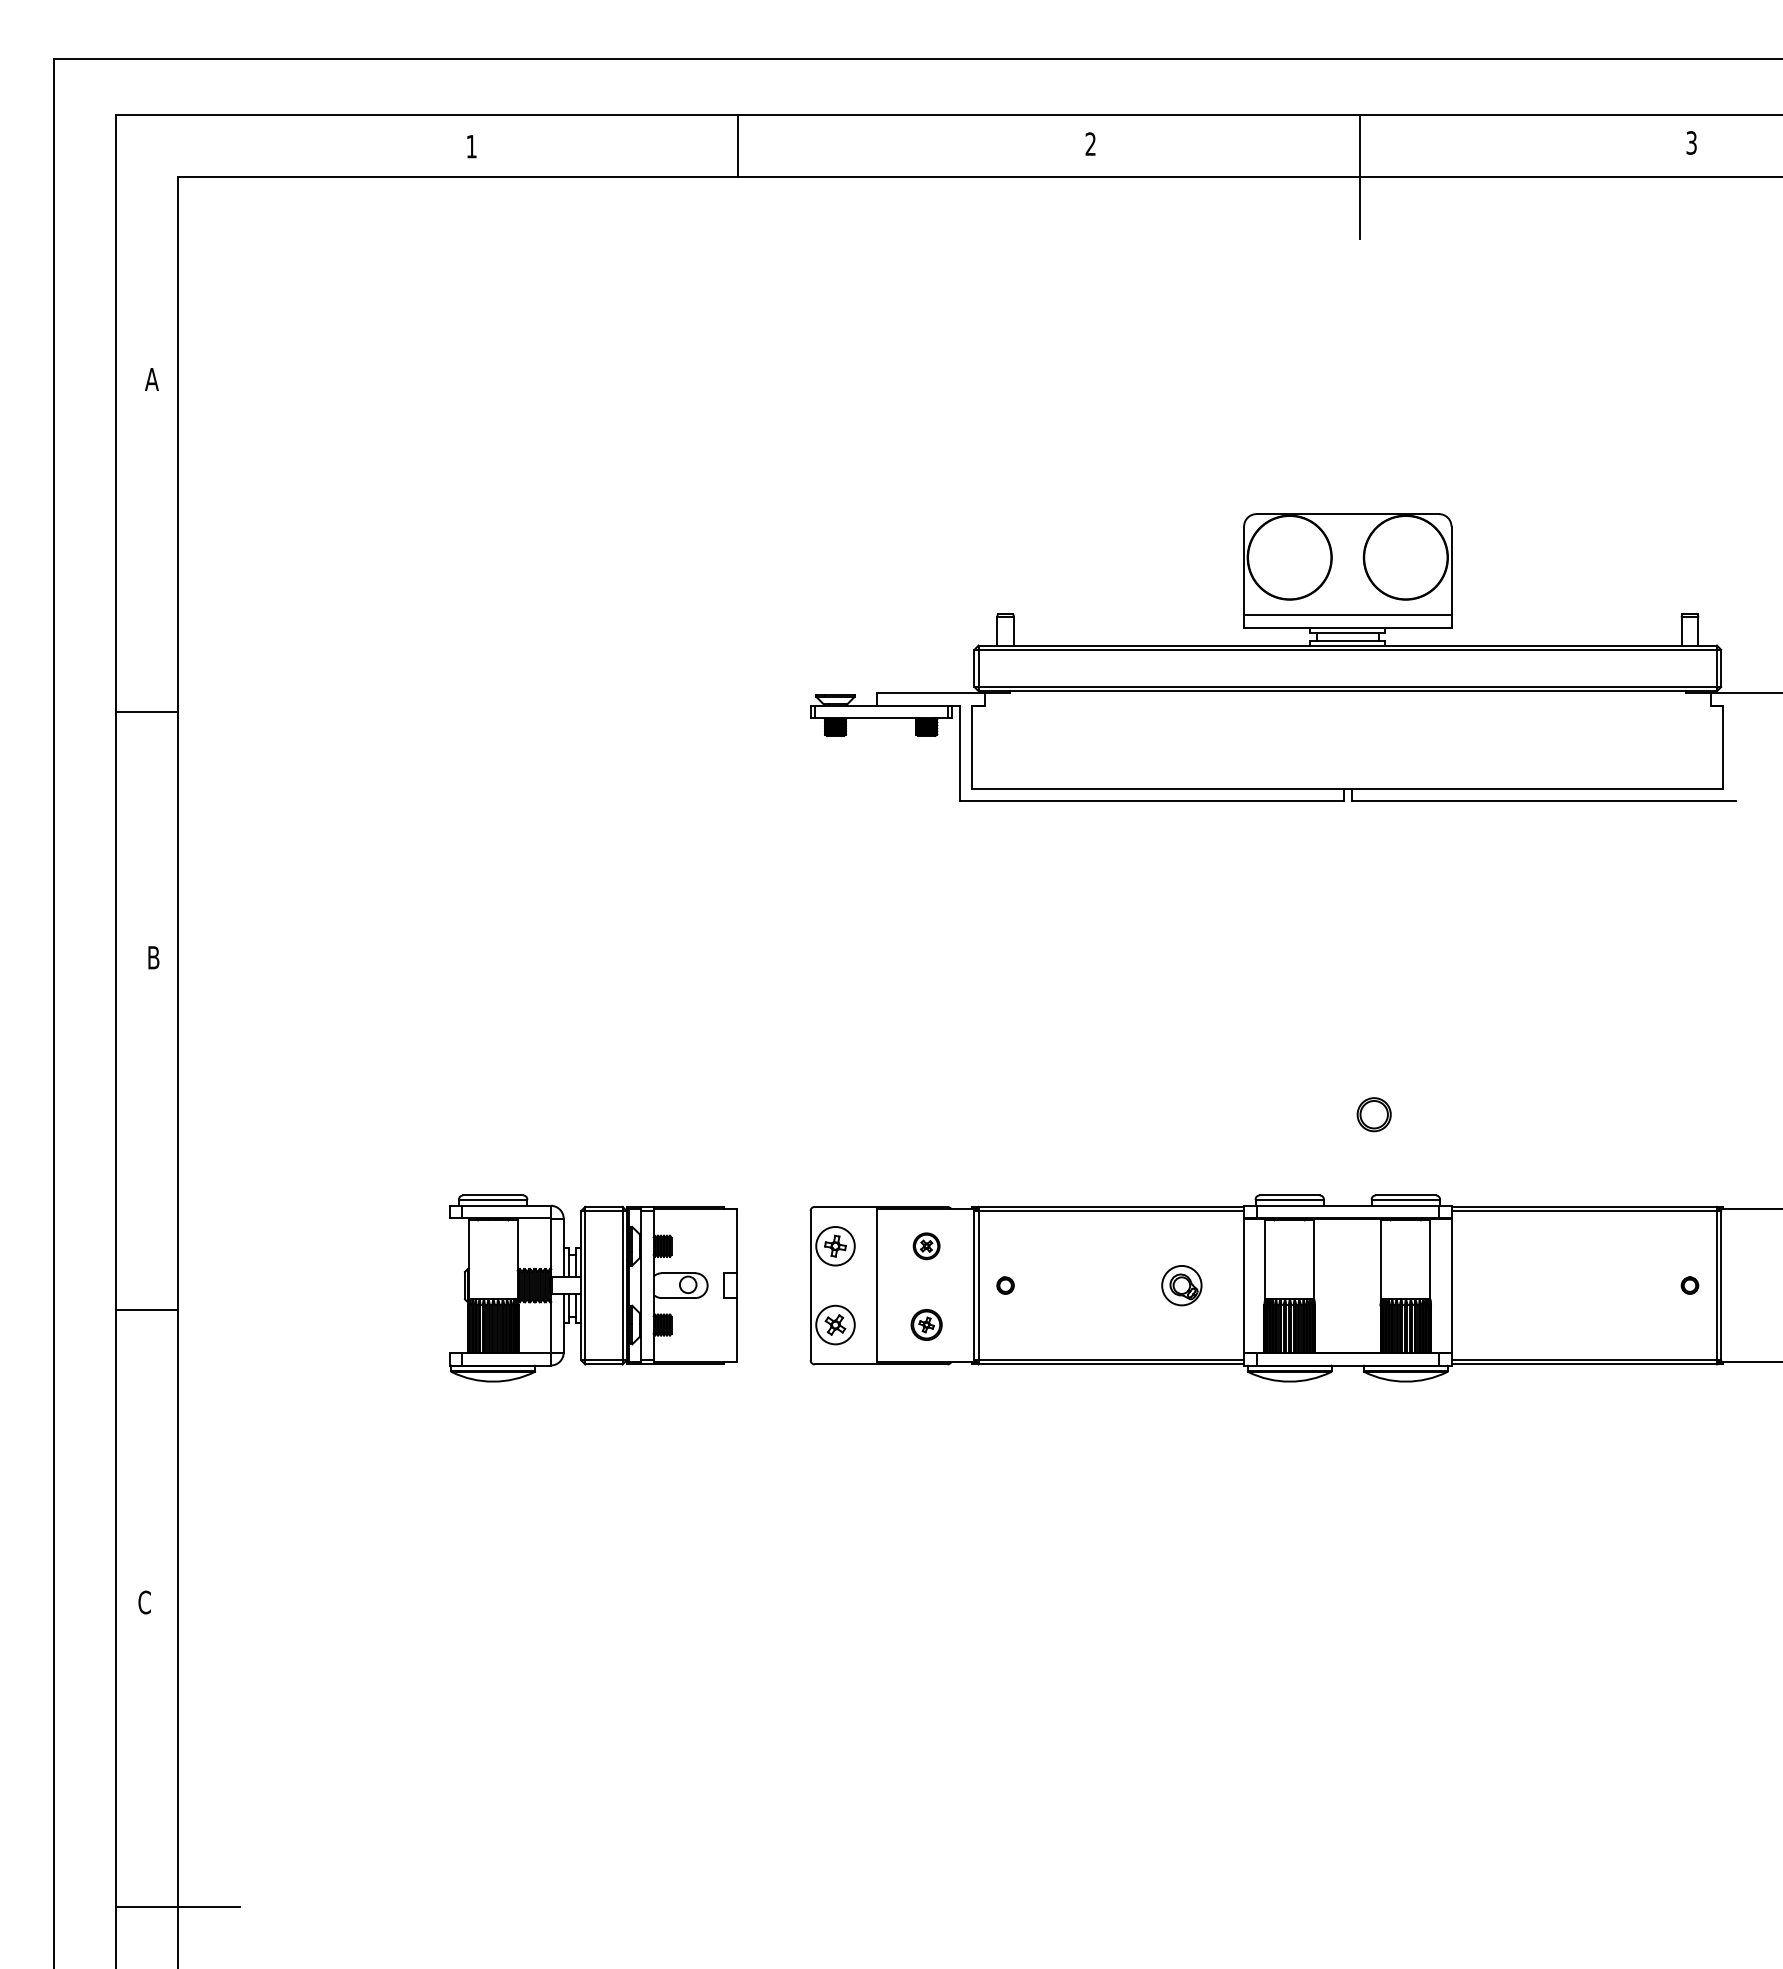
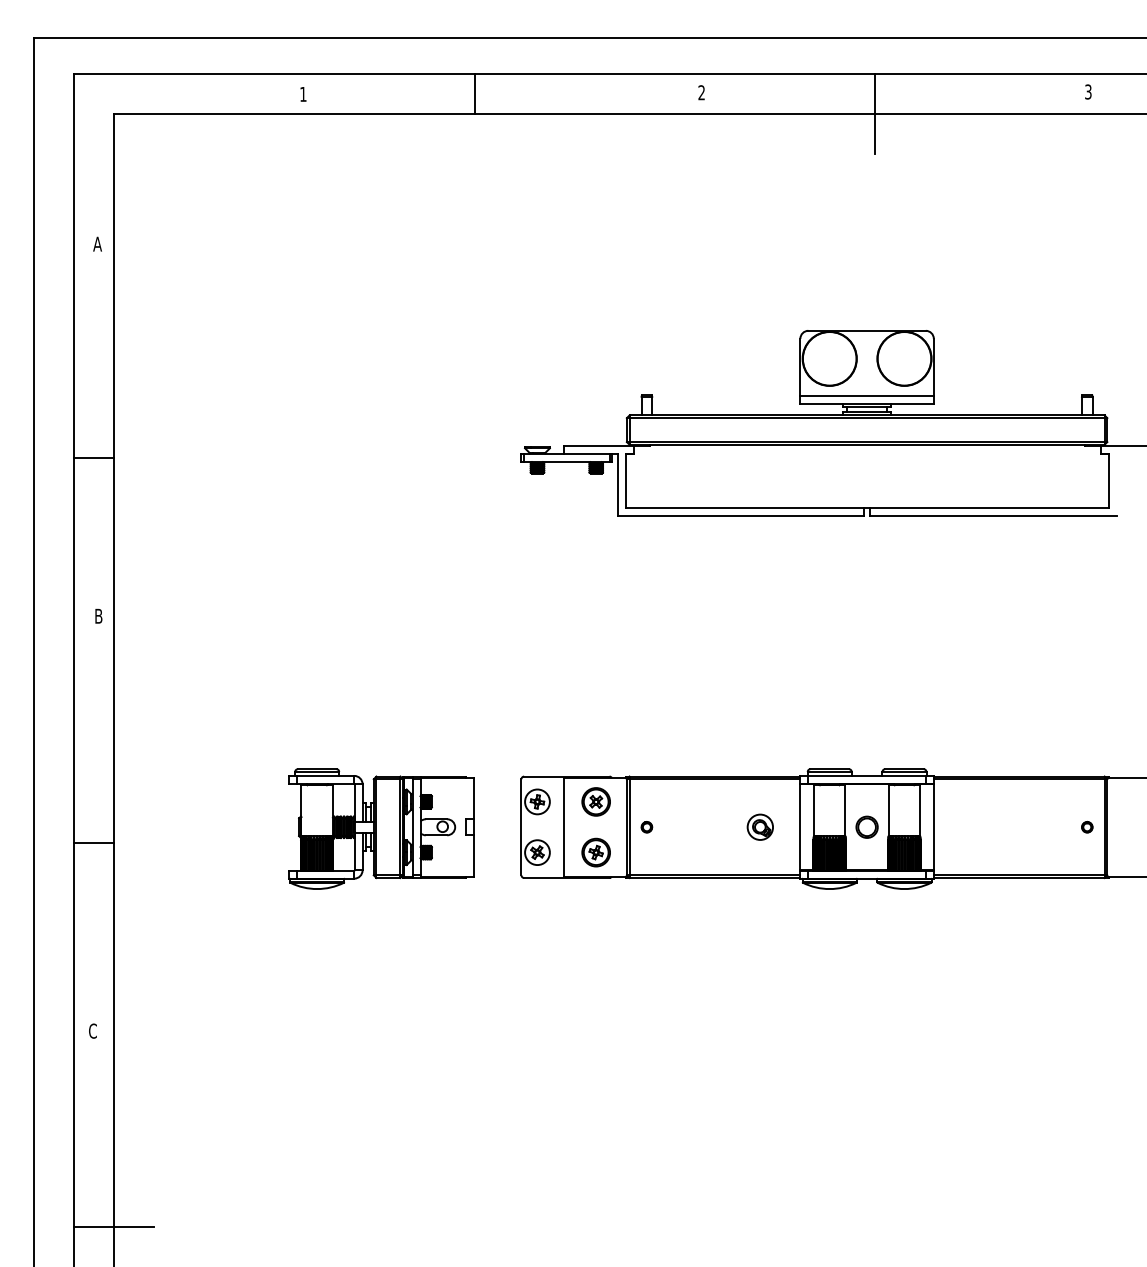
part: (1373, 1113) -> (866, 826), moved
part: (925, 1245) -> (595, 801), size x1.67
part: (925, 1324) -> (595, 852), size x1.43

